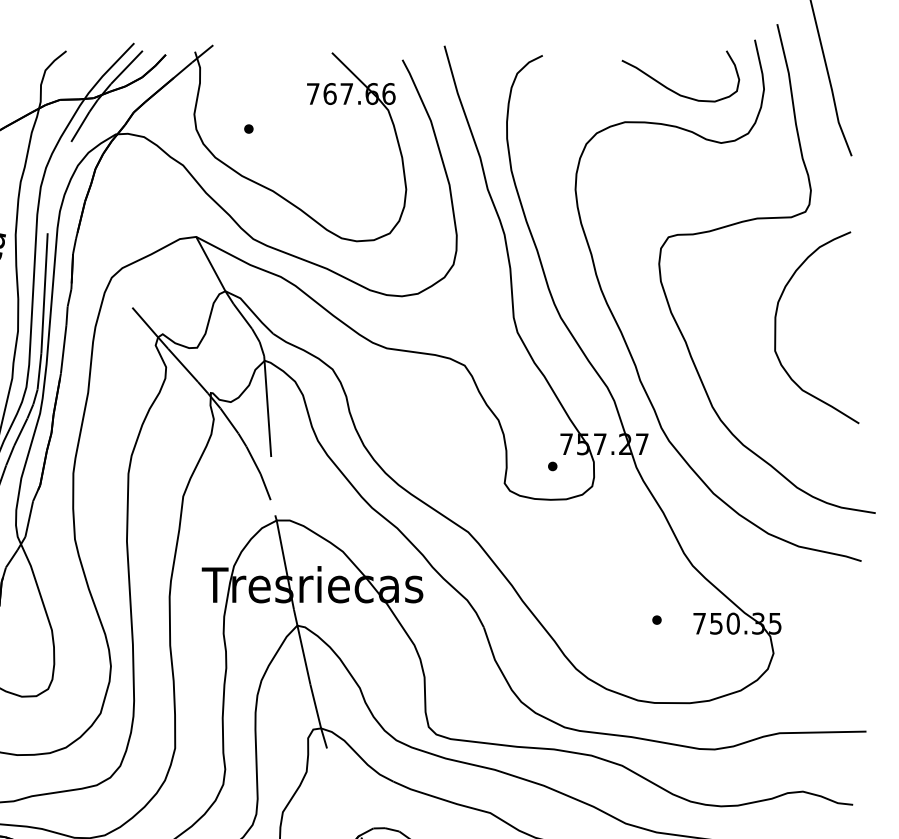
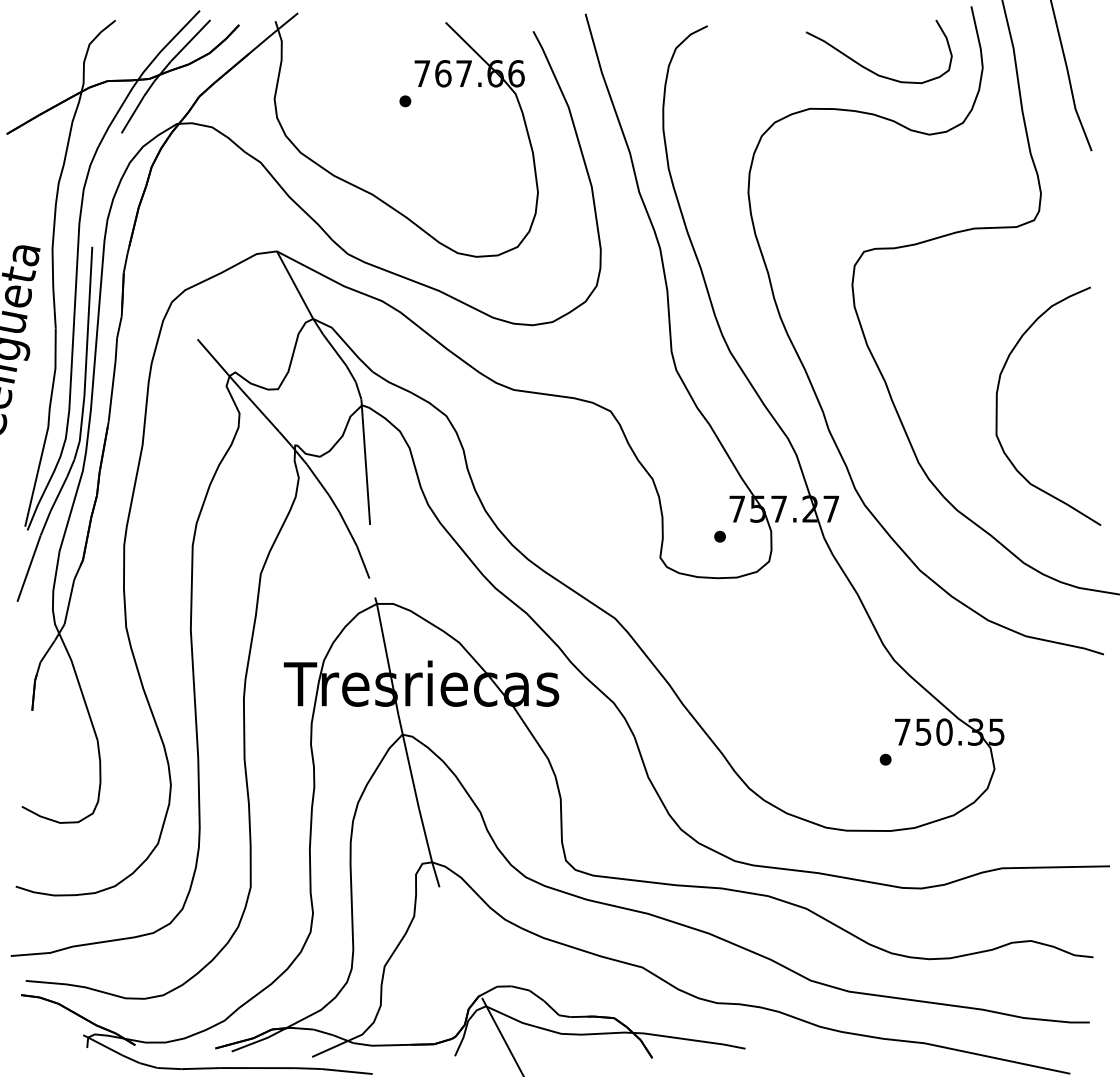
part: (248, 129) -> (405, 101), moved
curve: (775, 327) -> (997, 405), moved
part: (656, 619) -> (885, 759), moved

